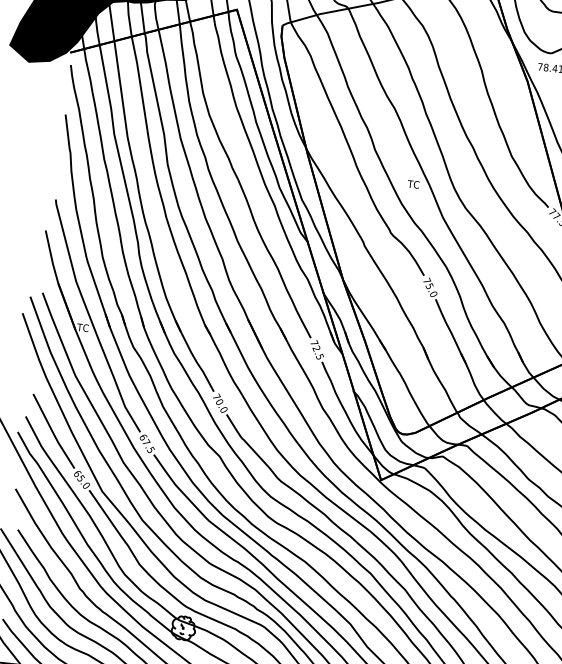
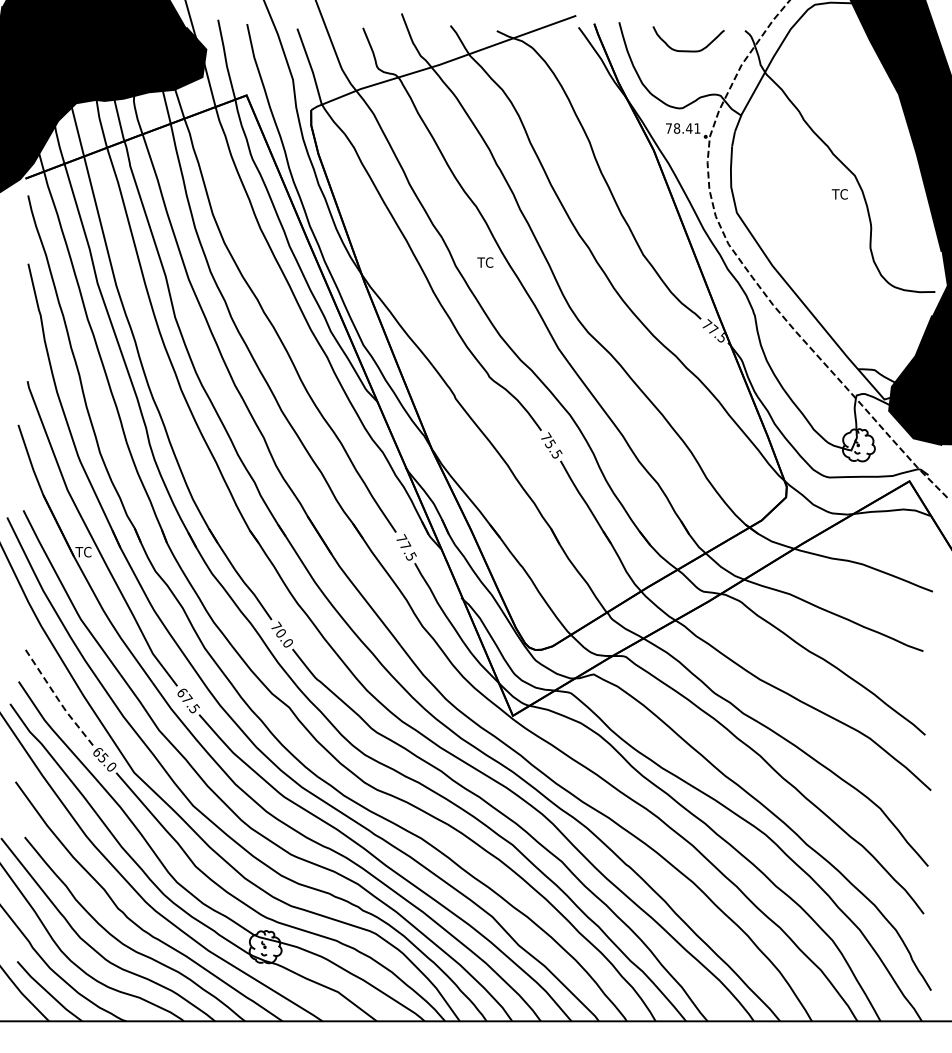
text: (413, 184) -> (485, 262), moved
text: (433, 293) -> (556, 453), 75.0 -> 75.5
text: (316, 348) -> (405, 545), 72.5 -> 77.5
line: (53, 432) -> (58, 699), solid -> dashed

